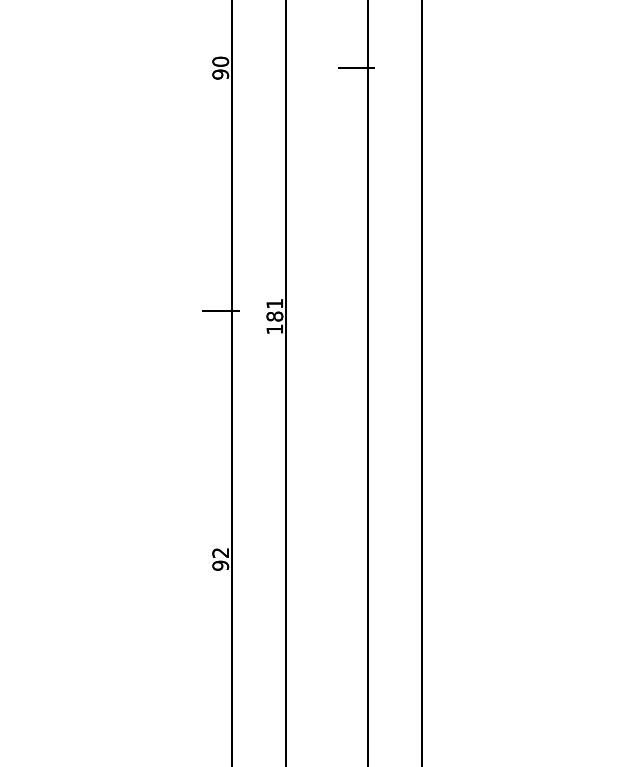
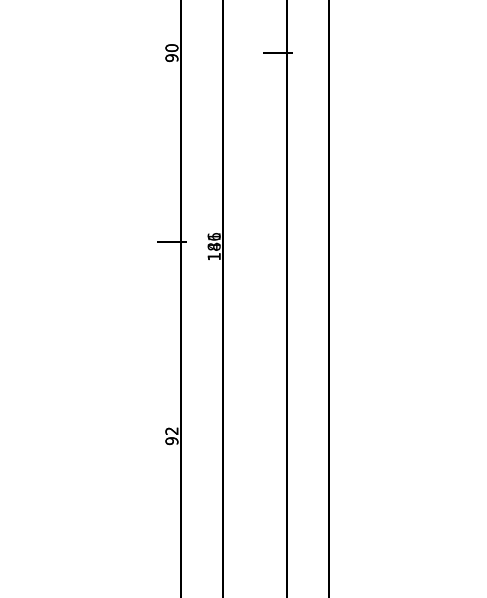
text: (274, 309) -> (213, 241), 181 -> 146

